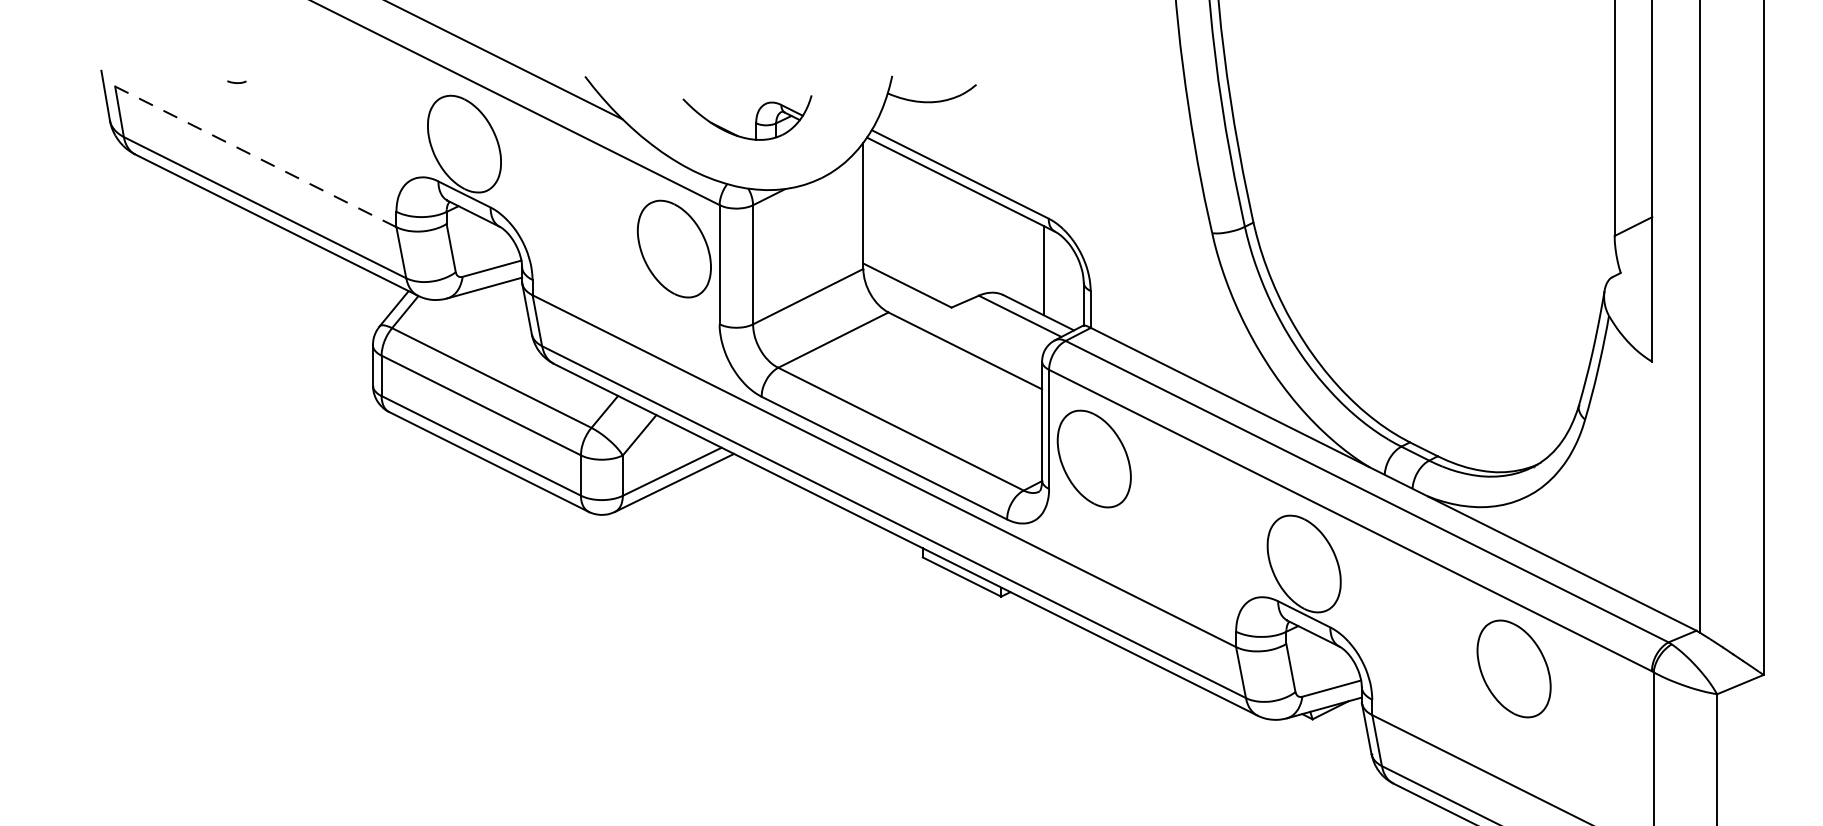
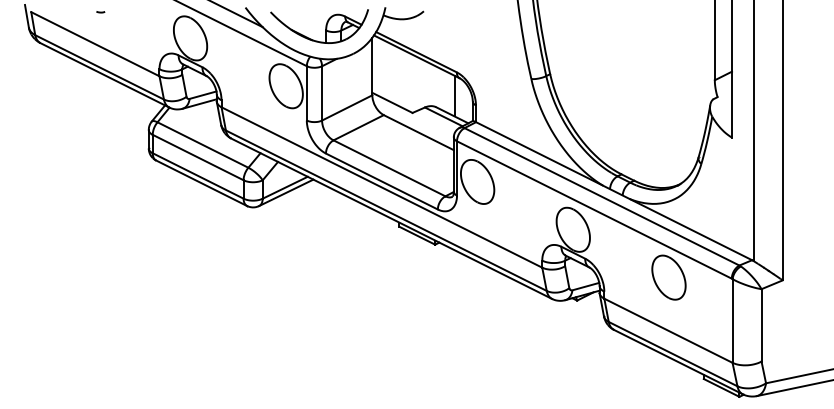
curve: (236, 82) -> (100, 12), moved
part: (747, 118) -> (319, 26), size x1.67
line: (256, 157) -> (95, 44), dashed -> solid

